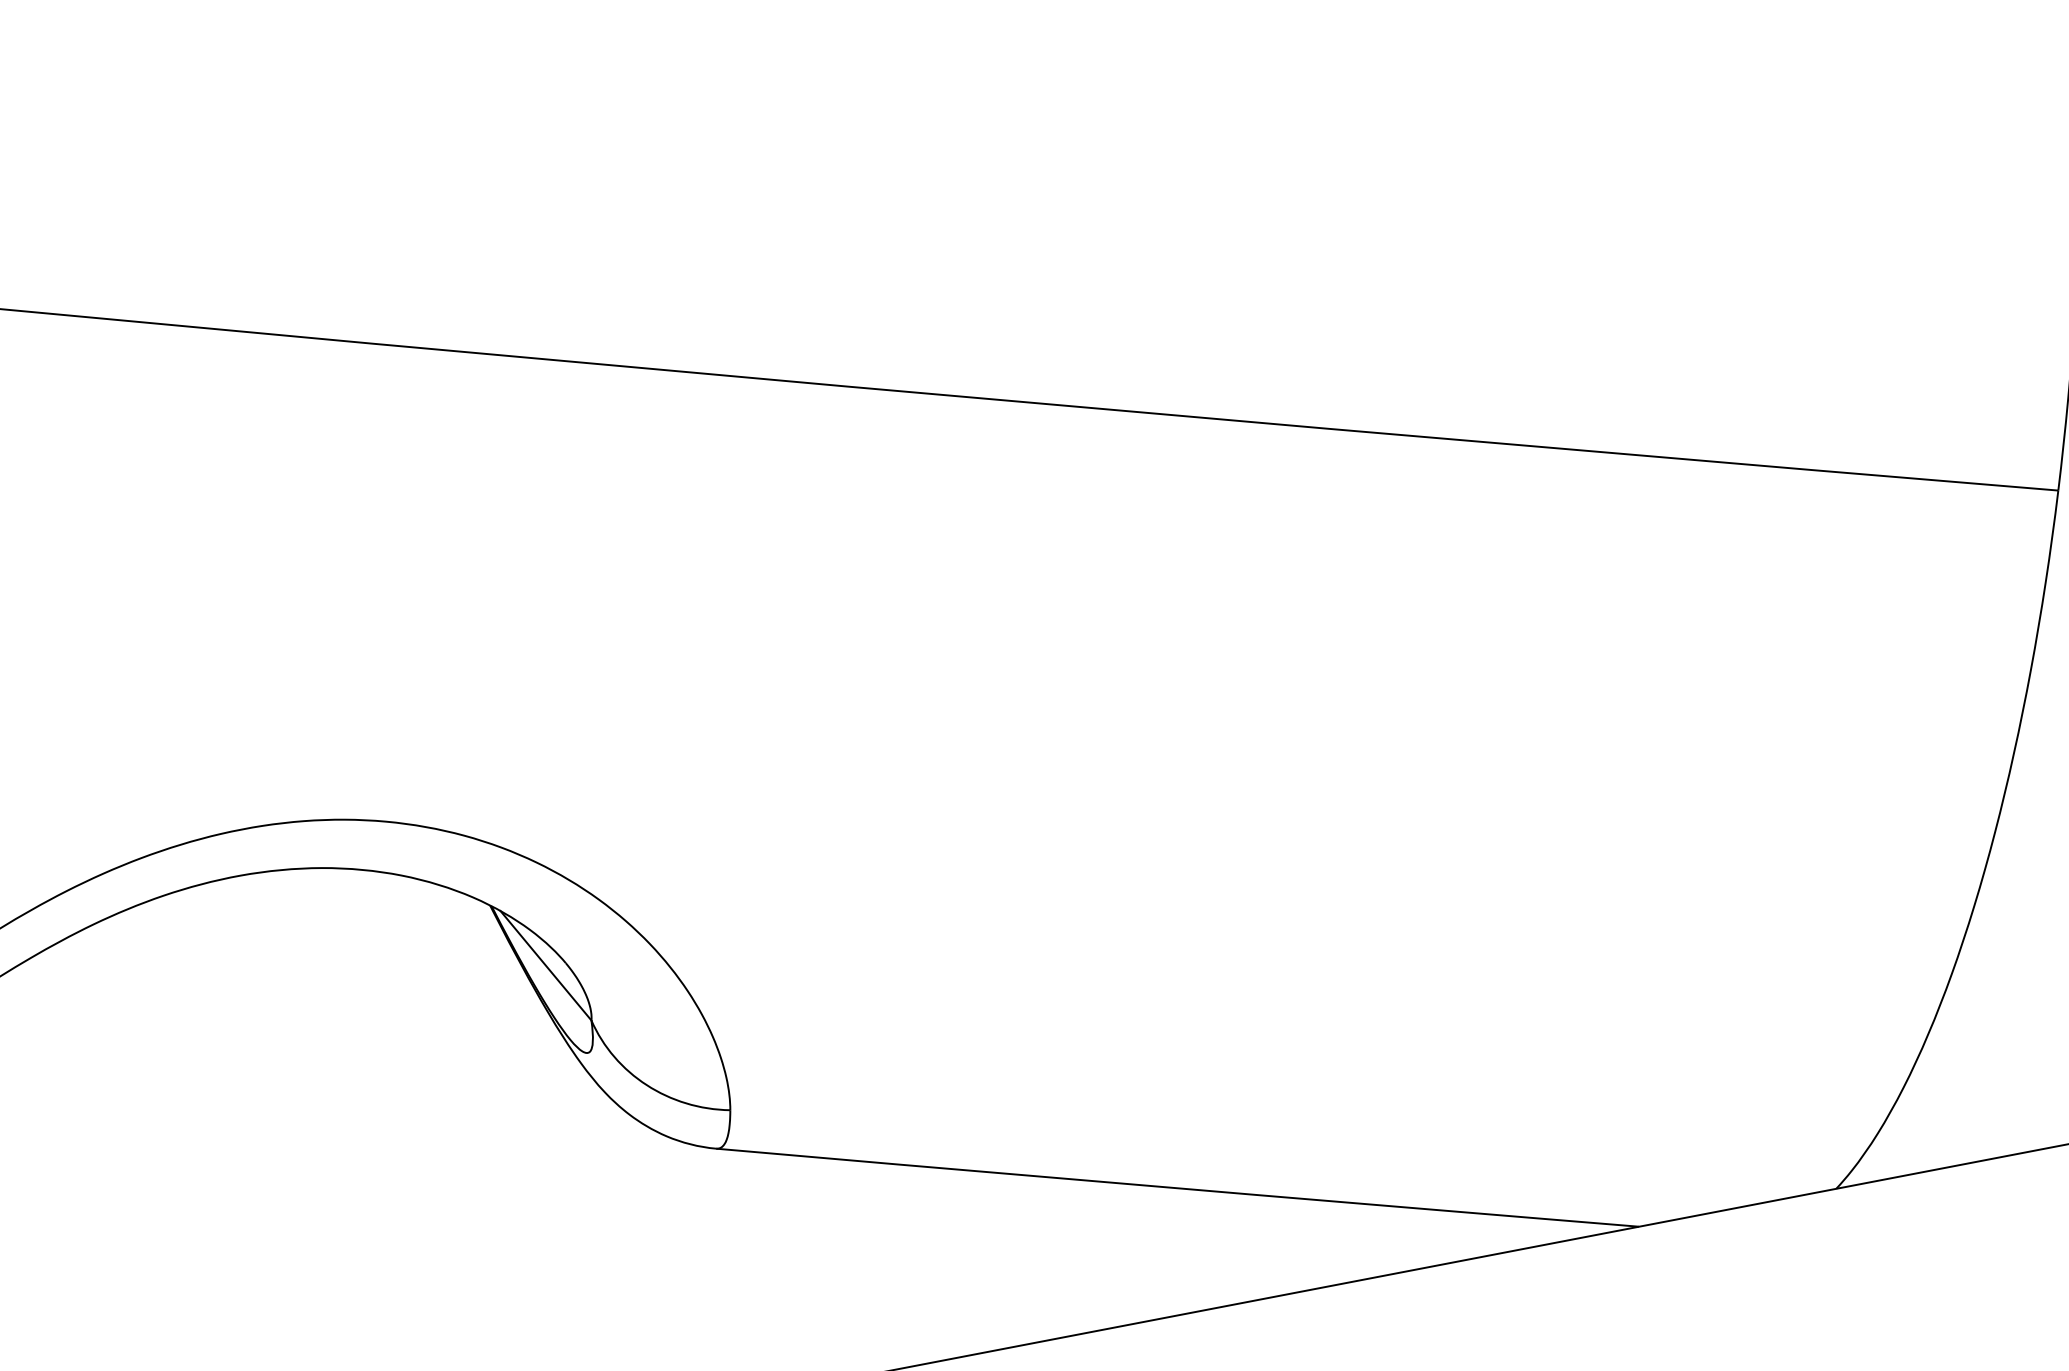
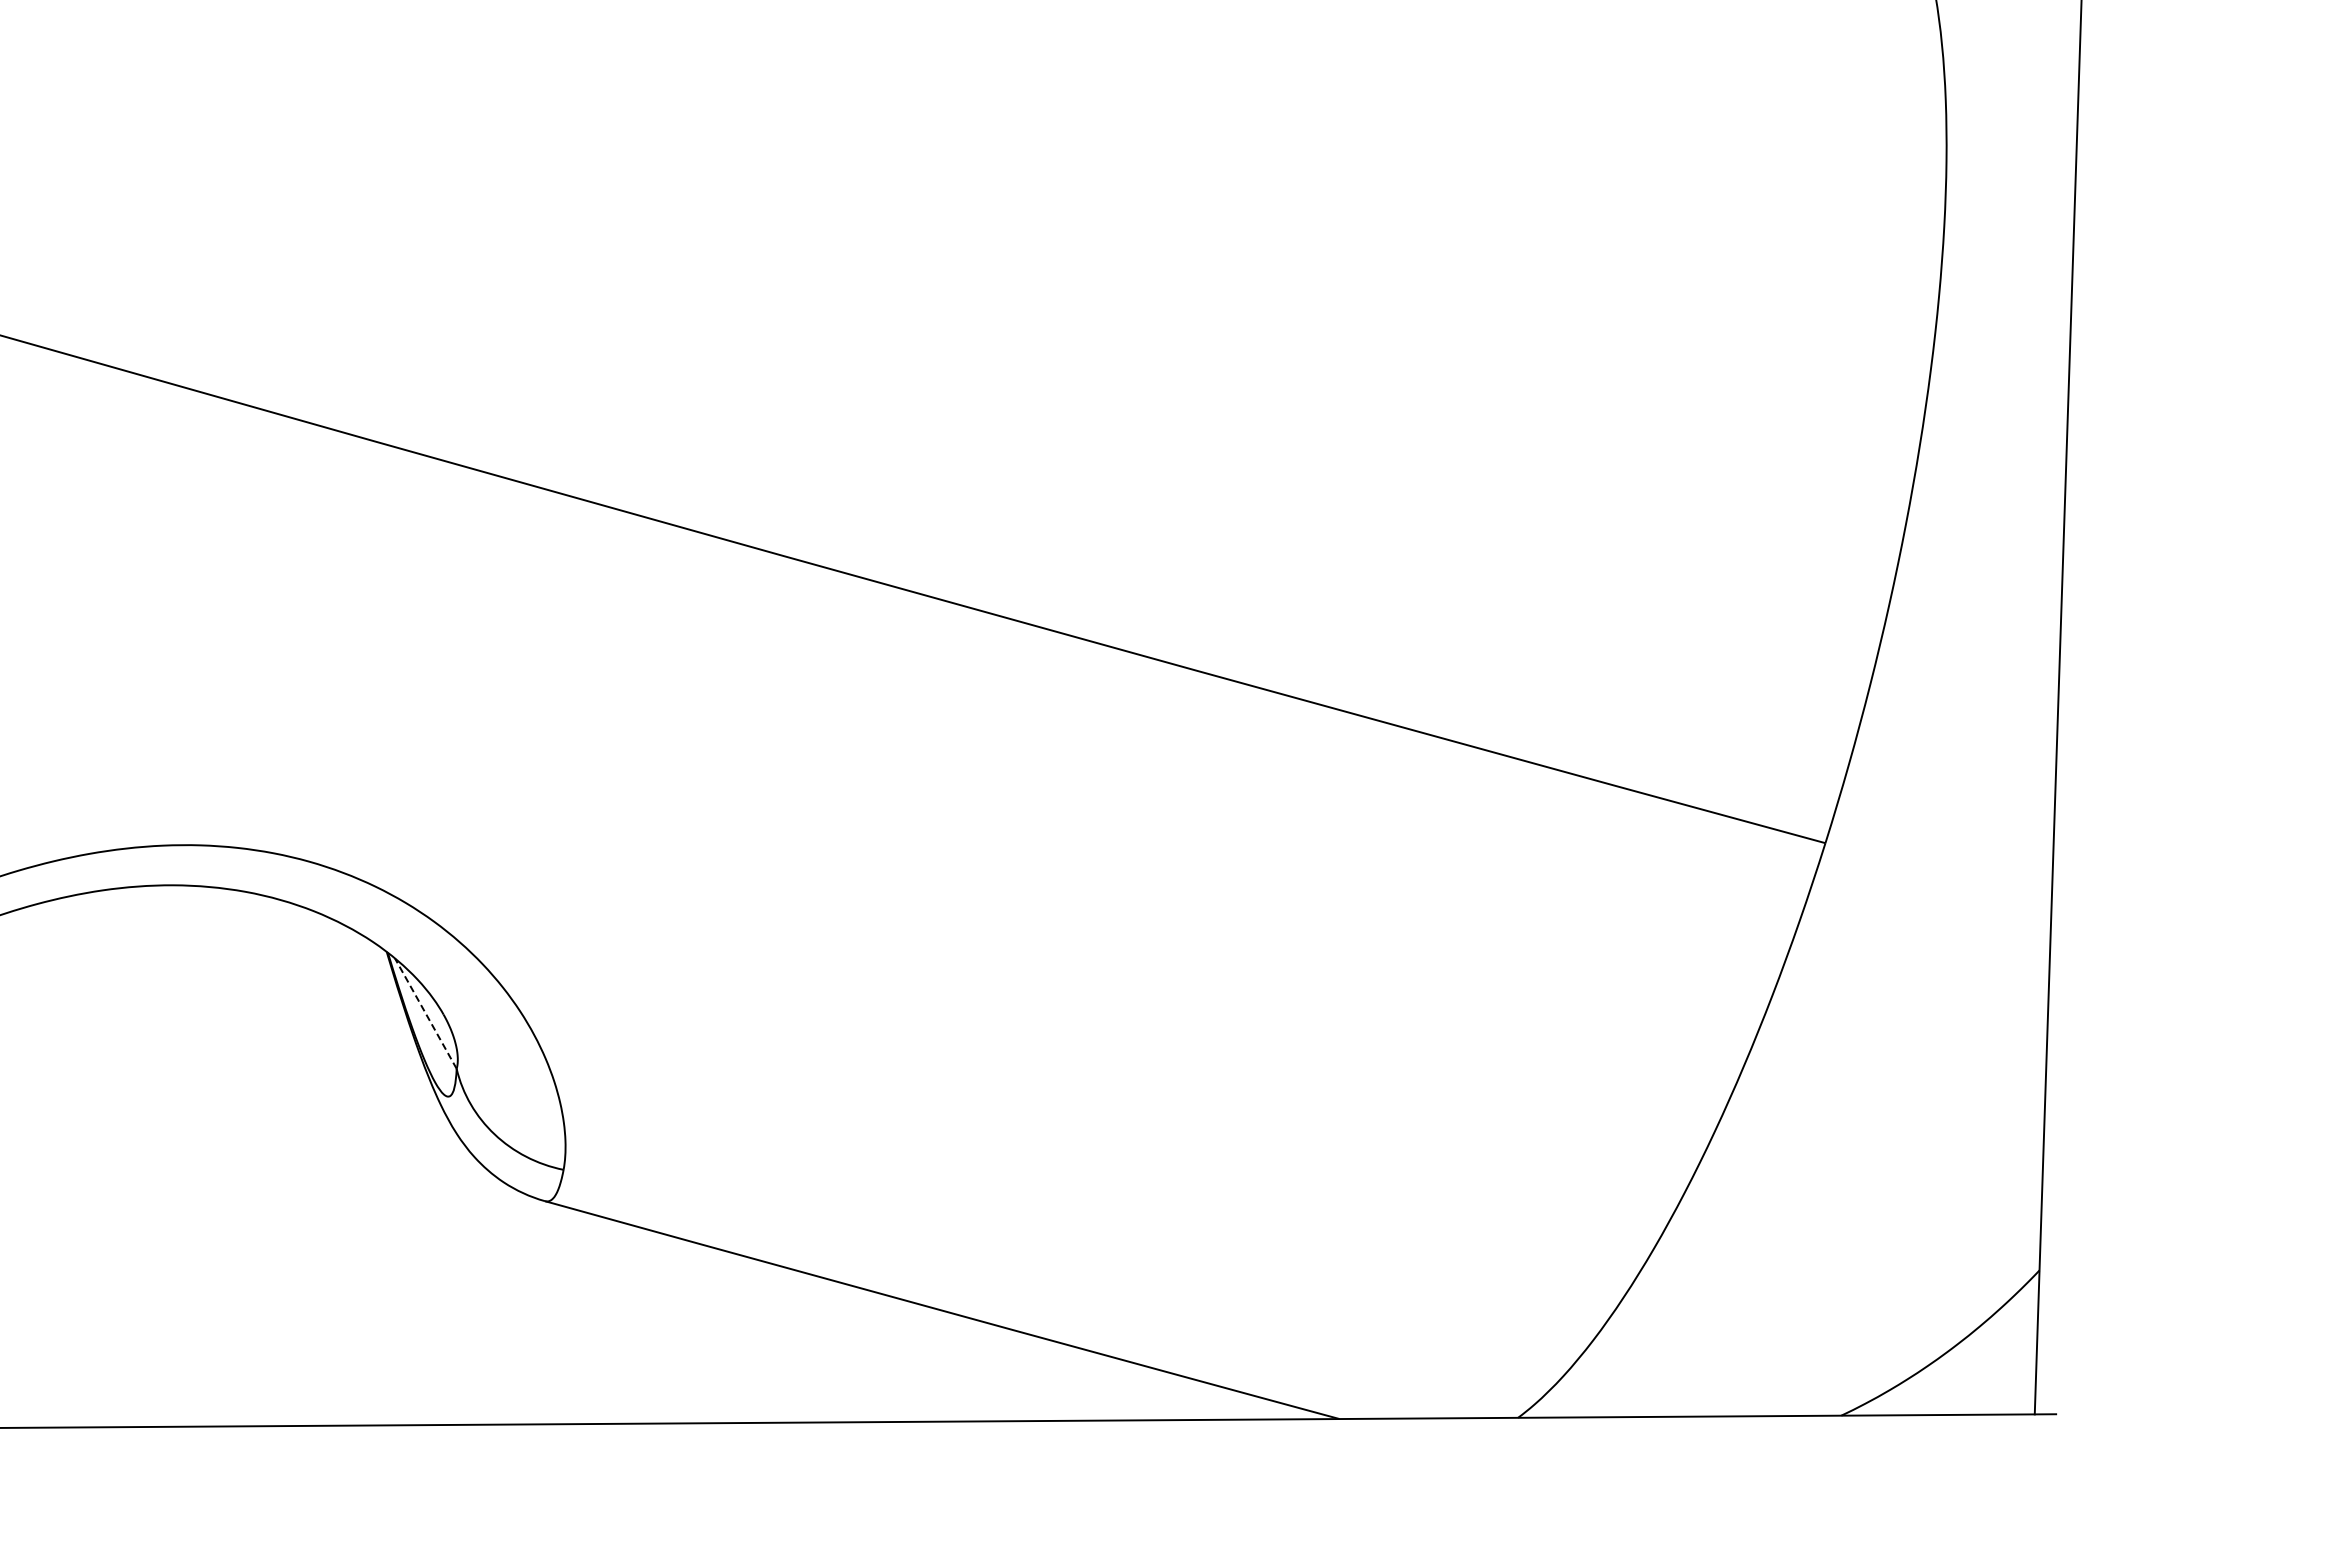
line: (545, 965) -> (425, 1013), solid -> dashed

